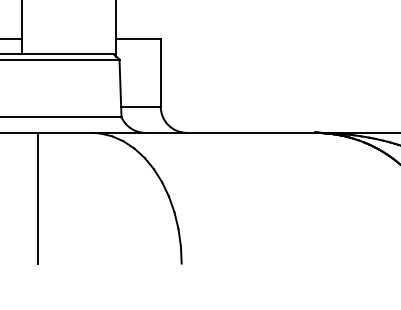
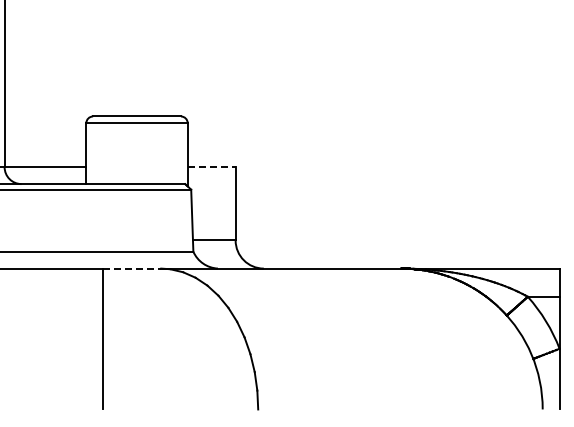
line: (138, 39) -> (211, 167), solid -> dashed
line: (65, 132) -> (132, 268), solid -> dashed

